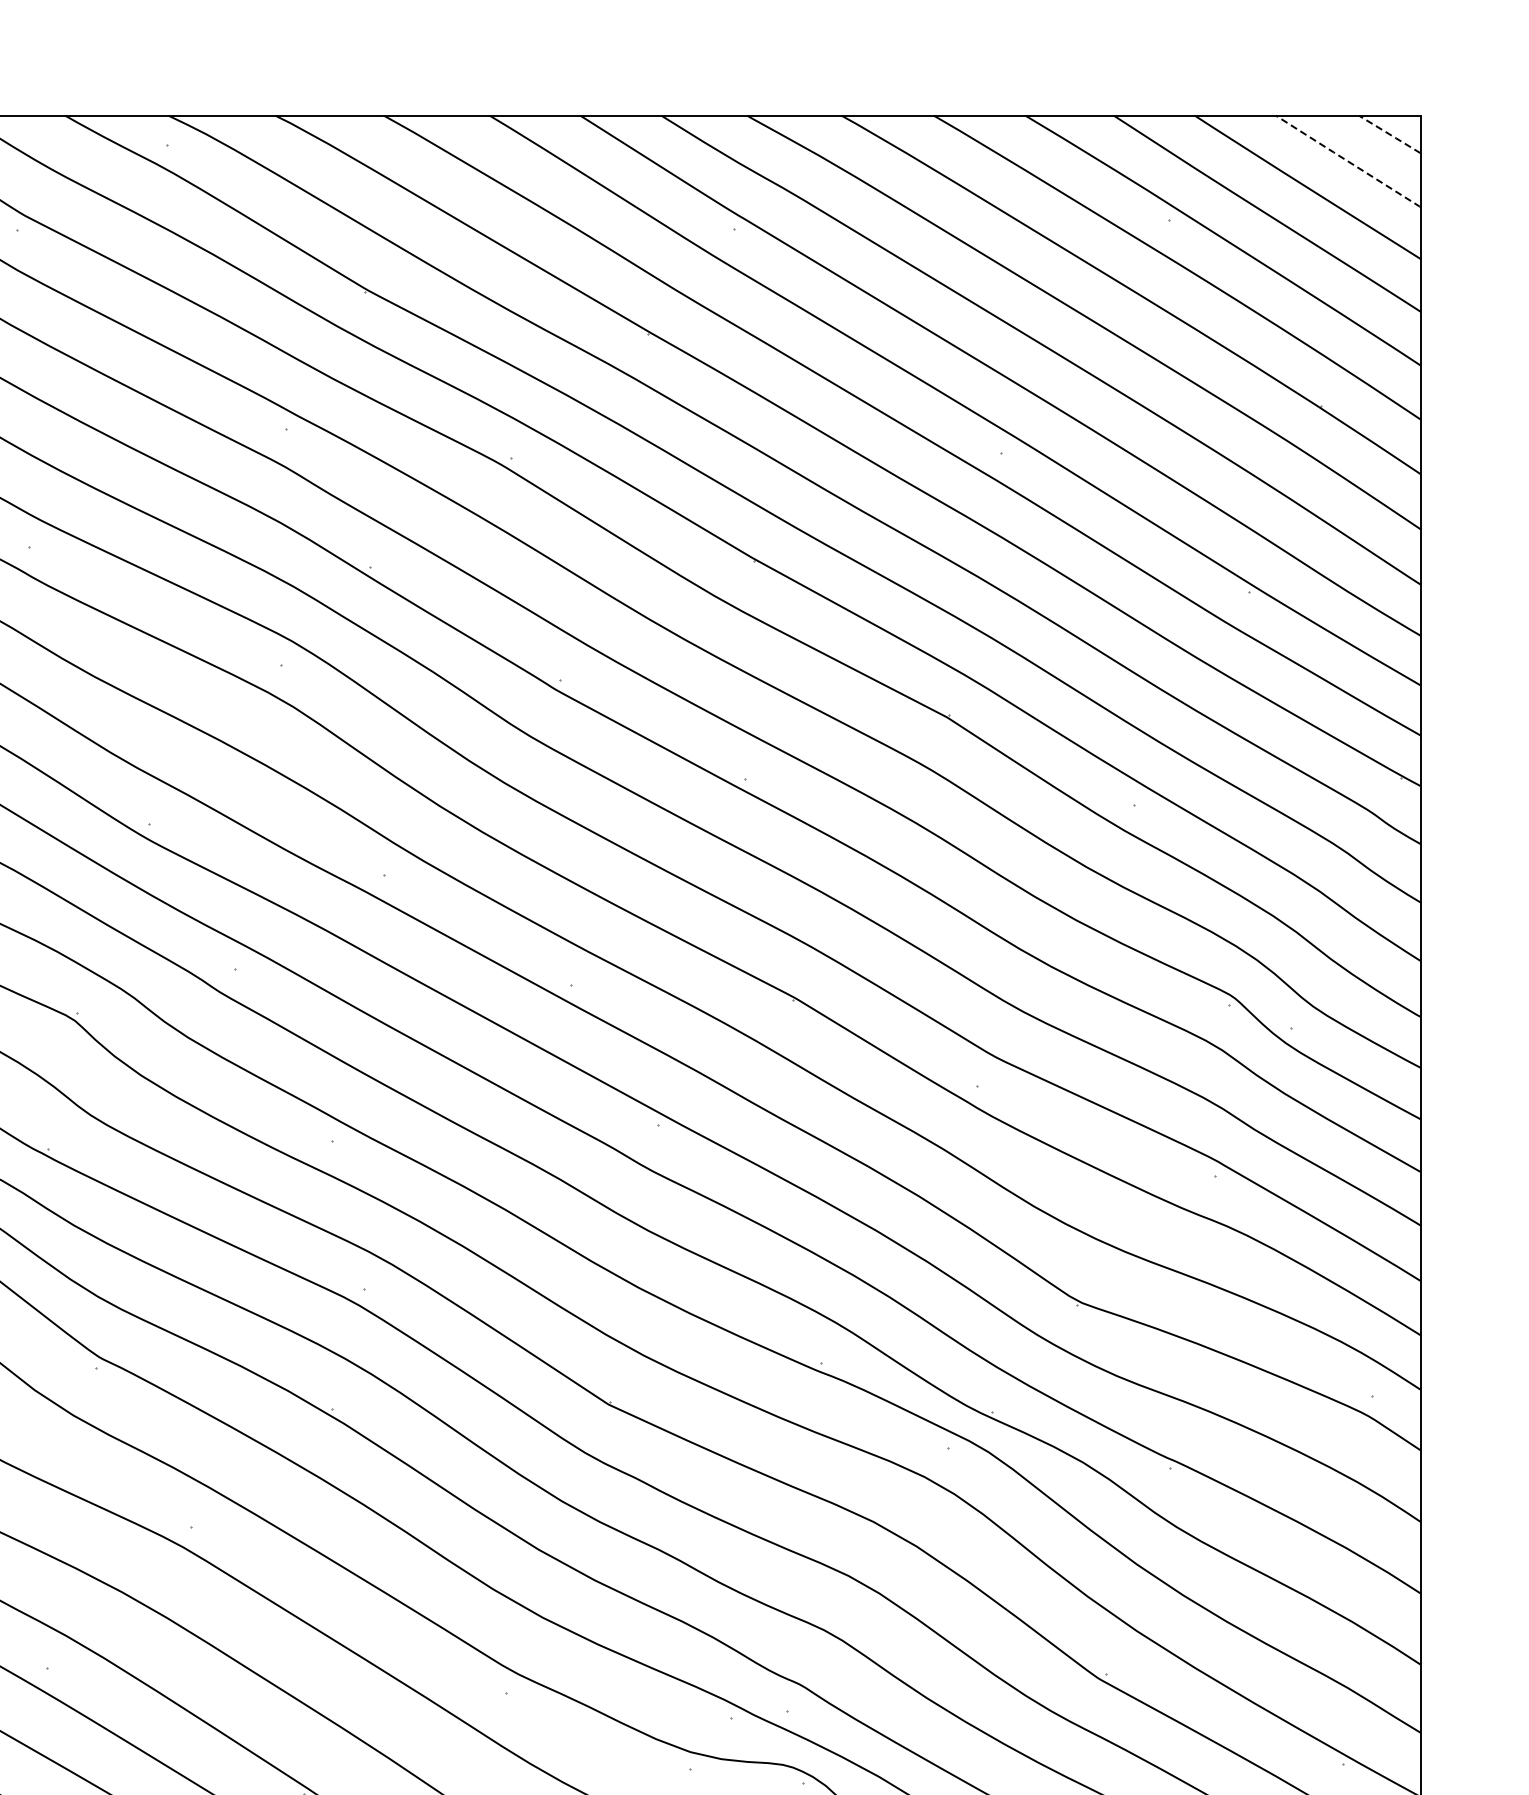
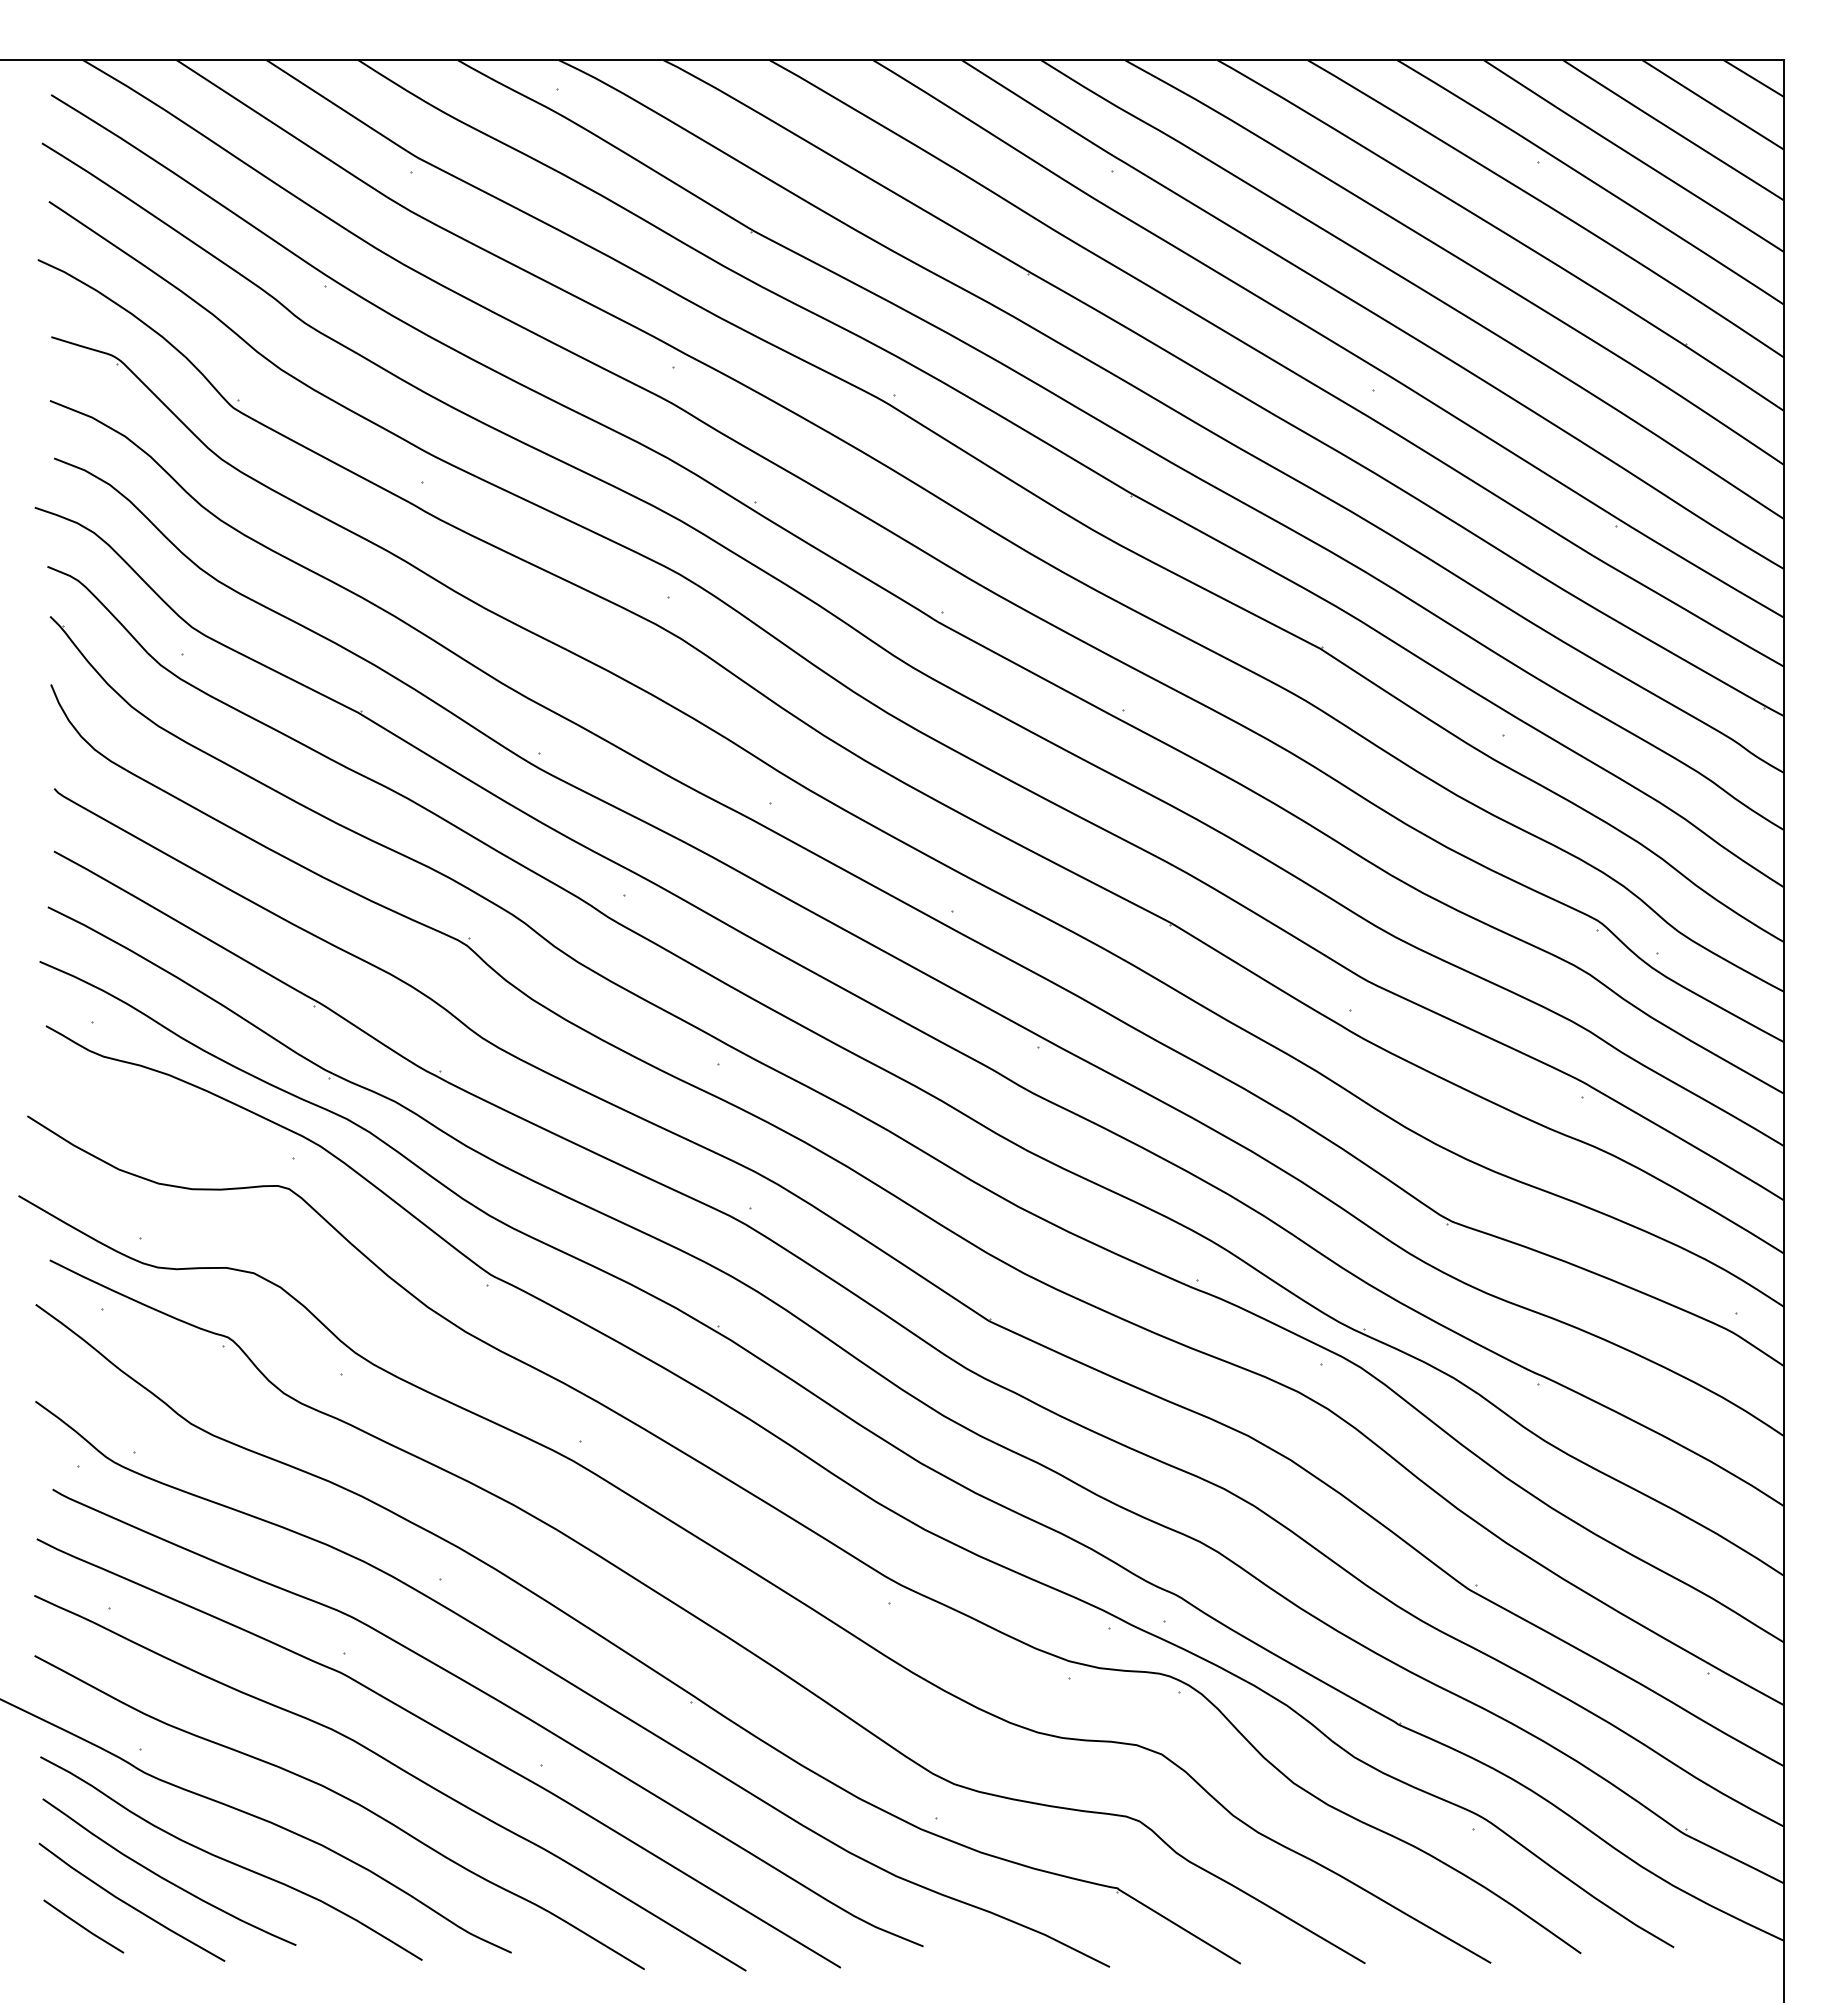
line: (1389, 134) -> (1753, 78), dashed -> solid
line: (1347, 161) -> (1712, 104), dashed -> solid

